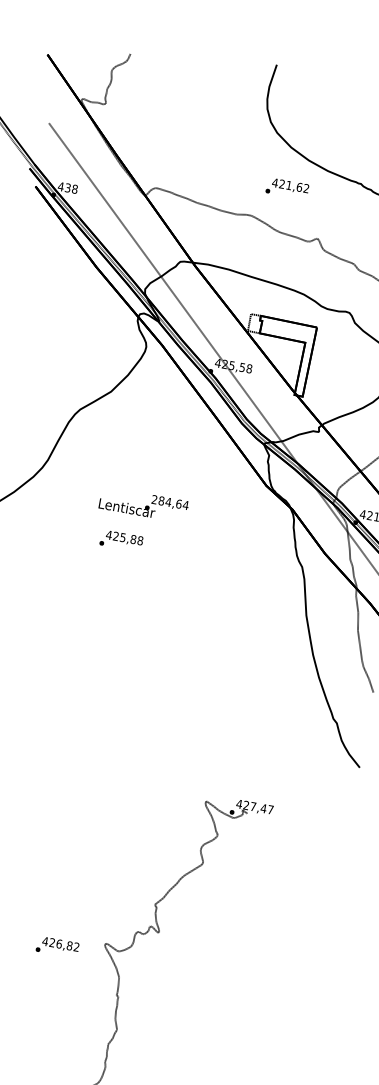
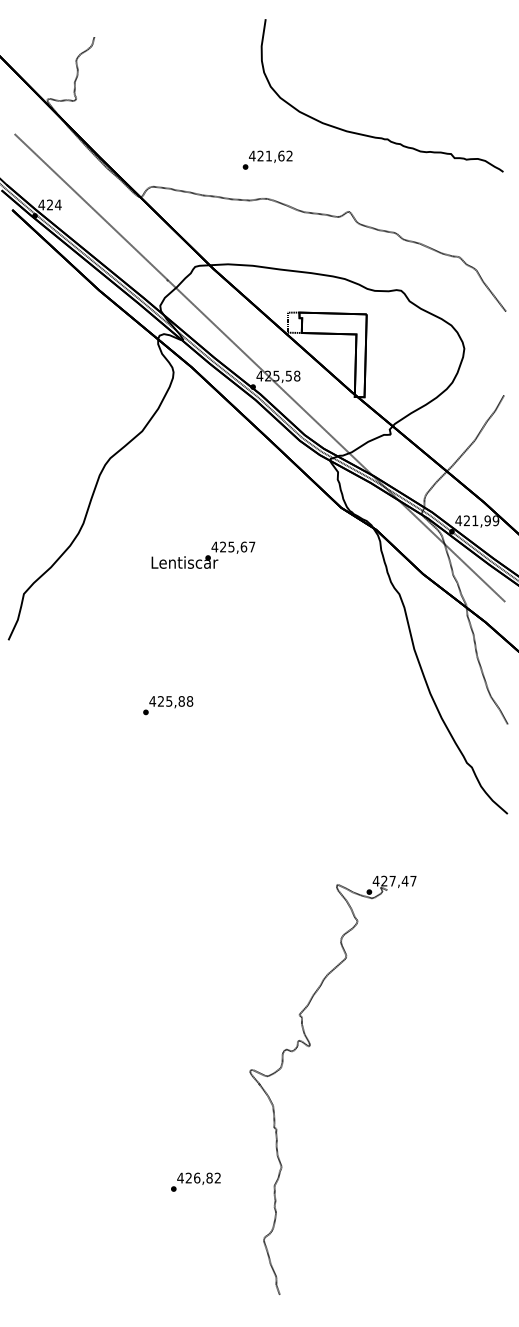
text: (71, 188) -> (54, 204), 438 -> 424
text: (287, 188) -> (267, 159), moved
text: (170, 502) -> (233, 546), 284,64 -> 425,67
text: (121, 540) -> (168, 705), moved
text: (57, 946) -> (195, 1181), moved

